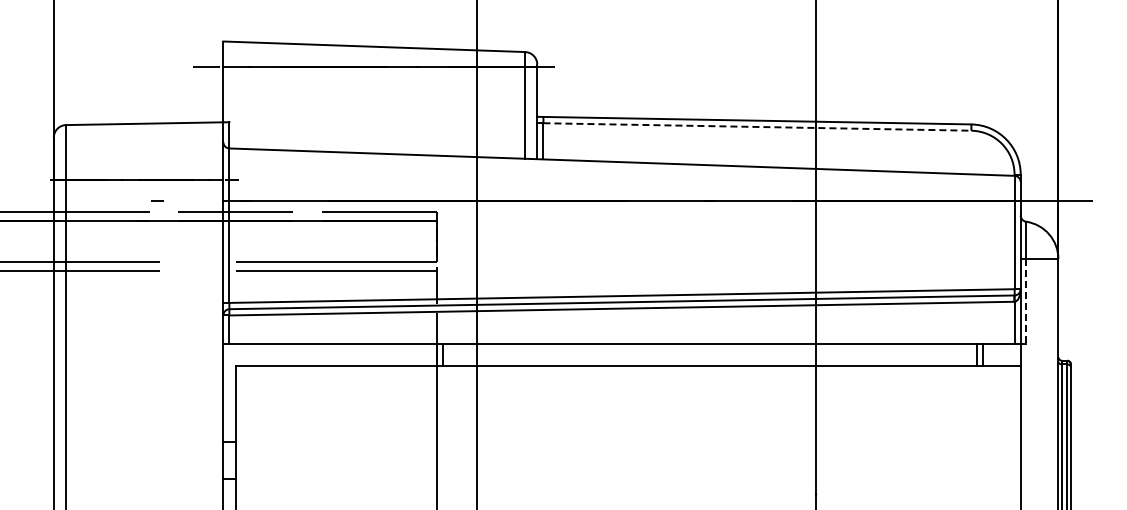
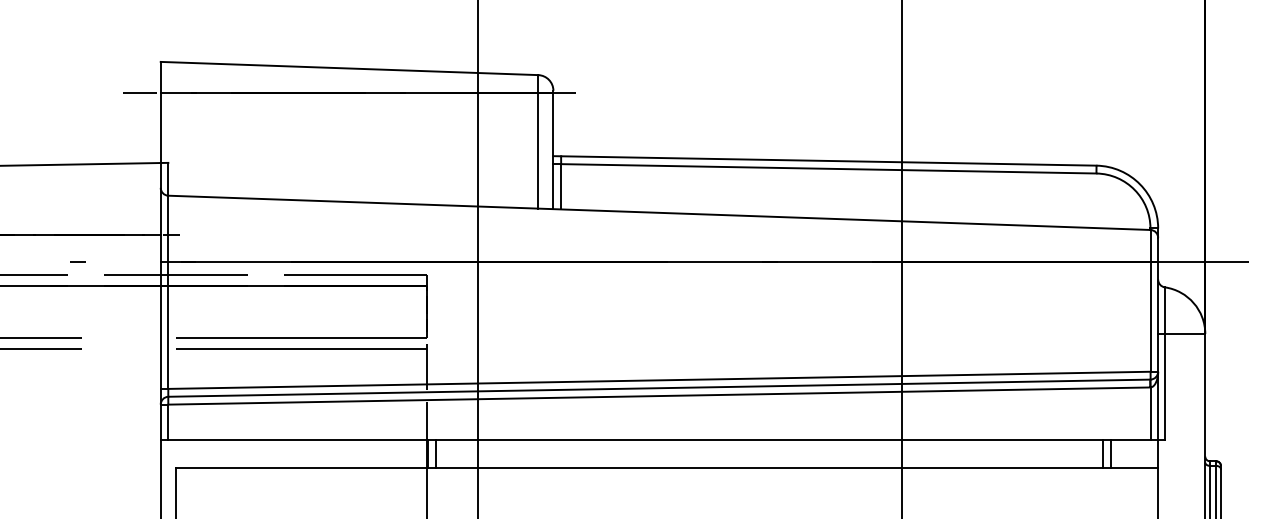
line: (757, 126) -> (828, 168), dashed -> solid
line: (1026, 301) -> (1165, 387), dashed -> solid

